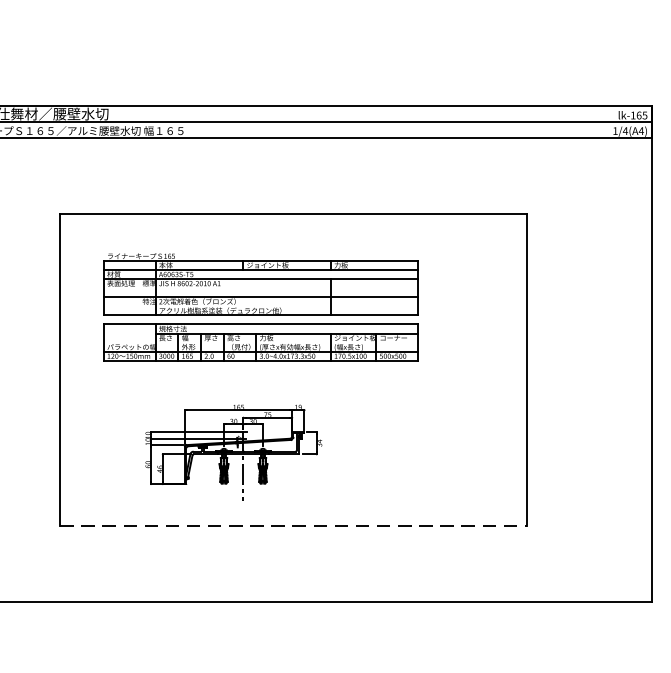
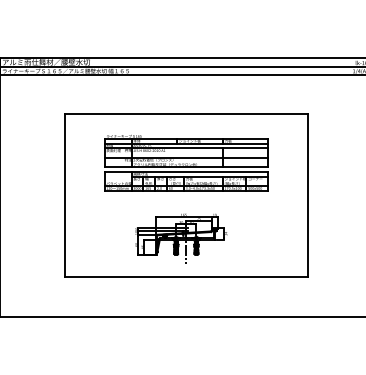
part: (261, 308) -> (186, 163), moved
part: (234, 452) -> (181, 238), moved
line: (293, 525) -> (186, 276), dashed -> solid

